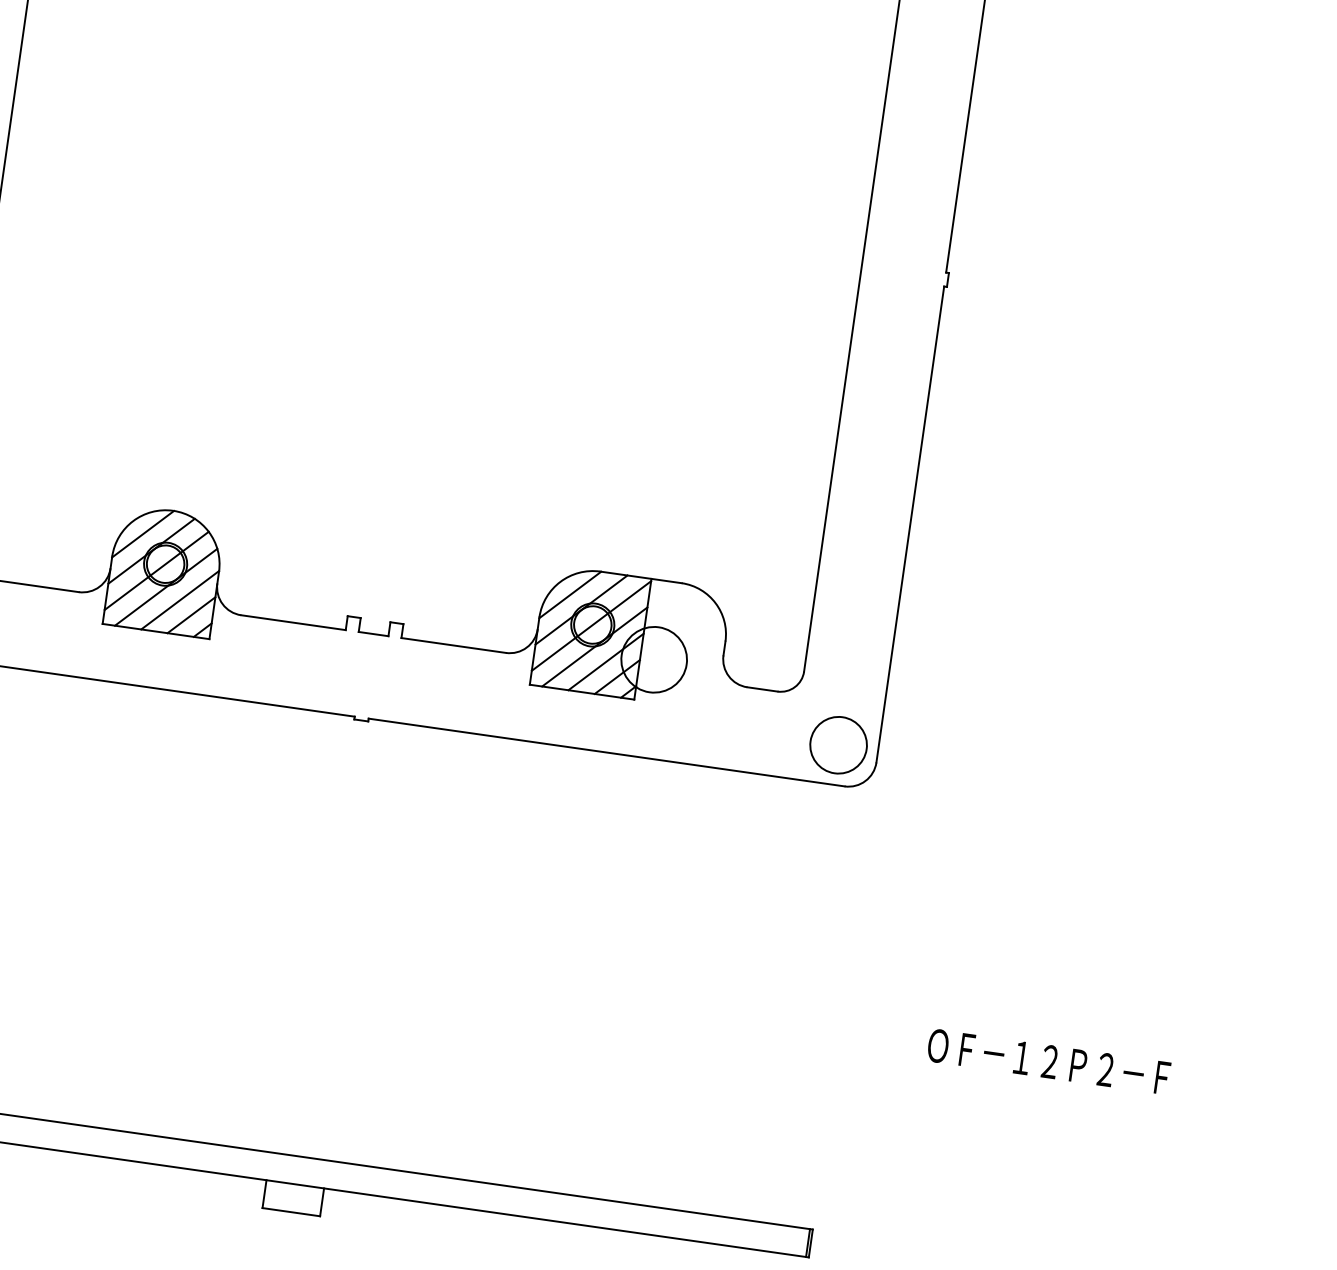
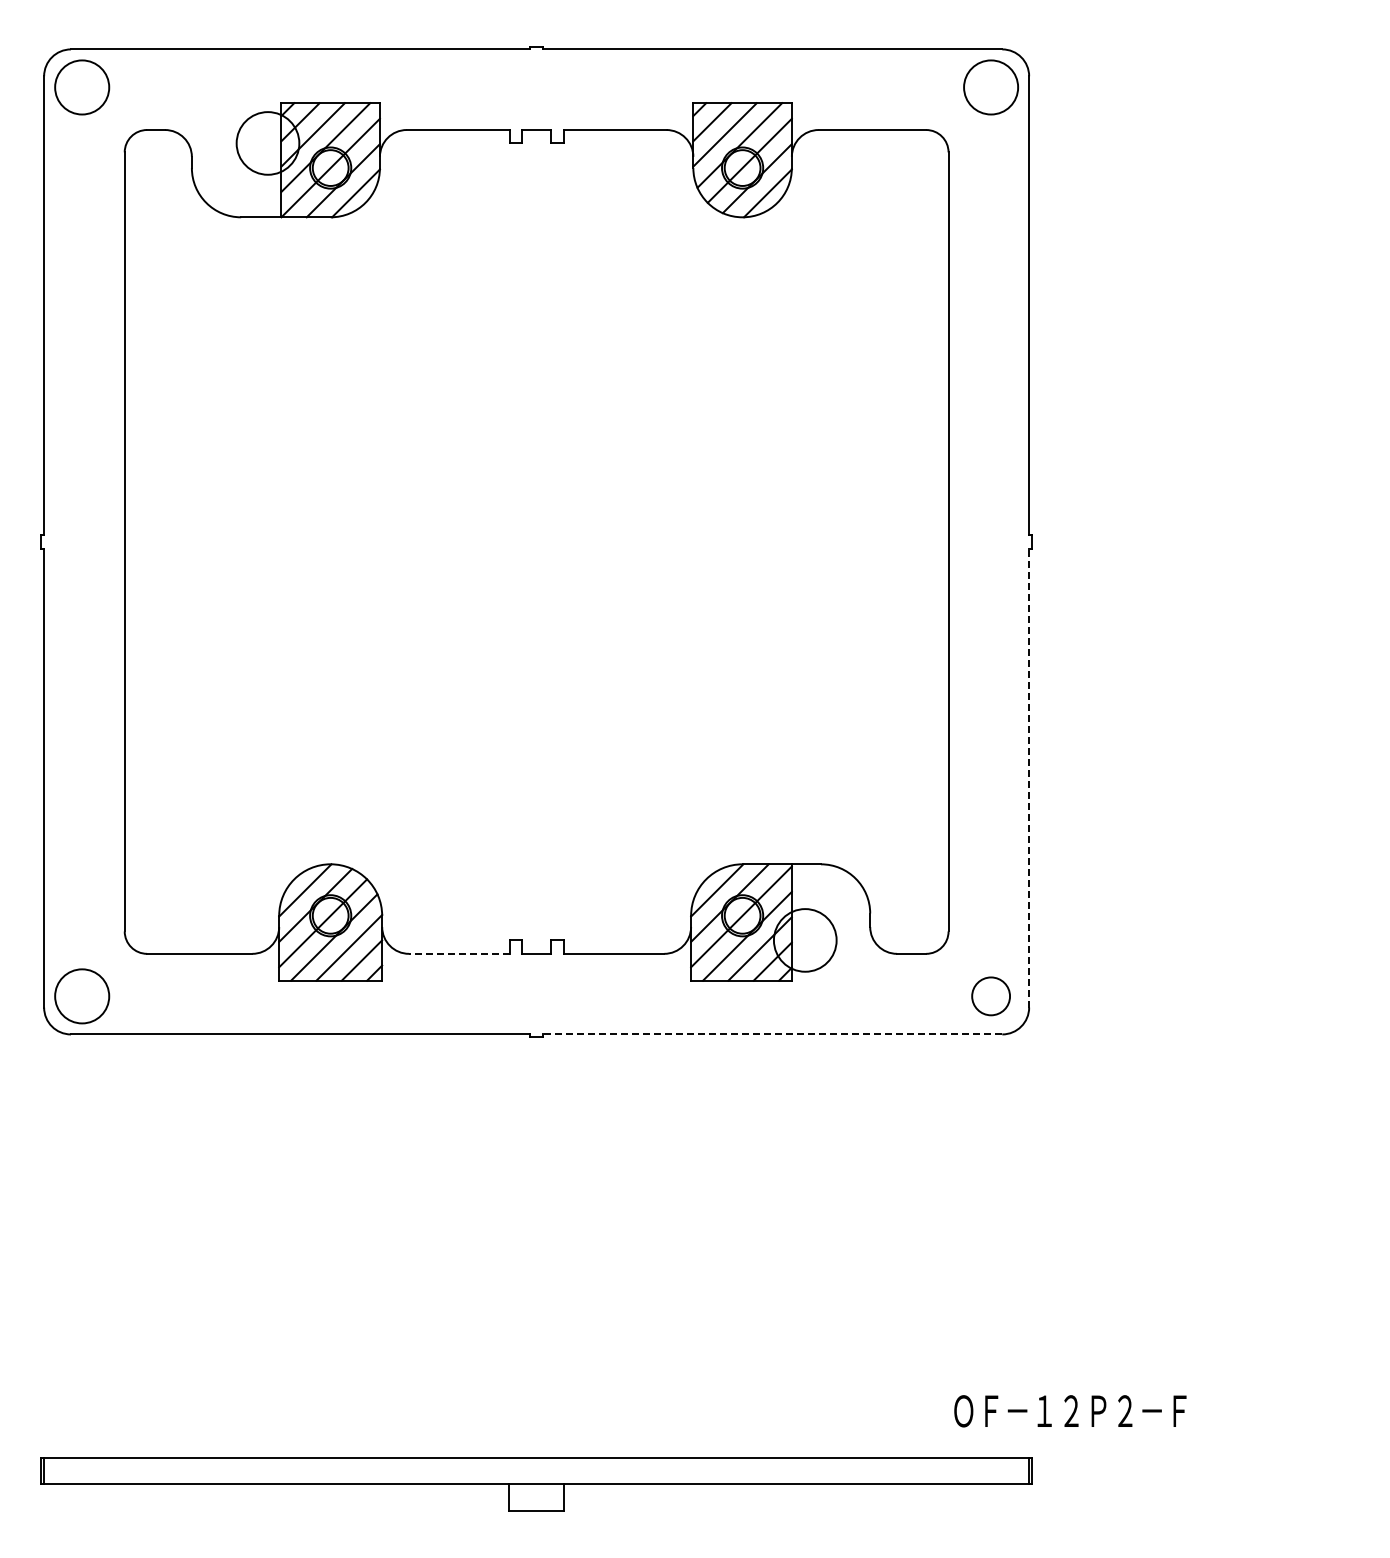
line: (910, 523) -> (1029, 777), solid -> dashed
line: (292, 622) -> (458, 953), solid -> dashed
circle: (839, 745) -> (991, 996), size x0.7
line: (606, 752) -> (772, 1034), solid -> dashed
text: (1048, 1062) -> (1070, 1411), moved

